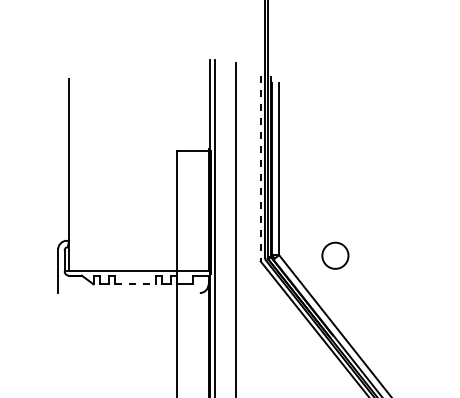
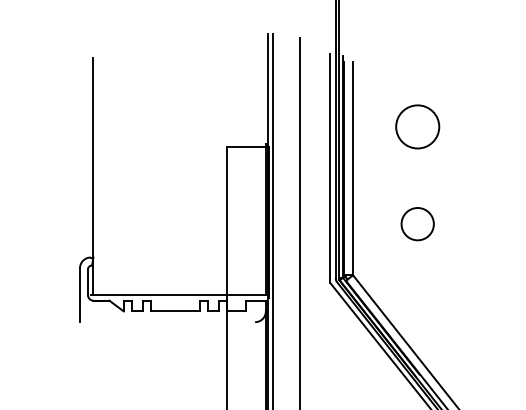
circle: (331, 134) -> (417, 126), added
line: (260, 168) -> (330, 168), dashed -> solid
circle: (335, 255) -> (417, 223), moved
line: (135, 284) -> (175, 311), dashed -> solid

